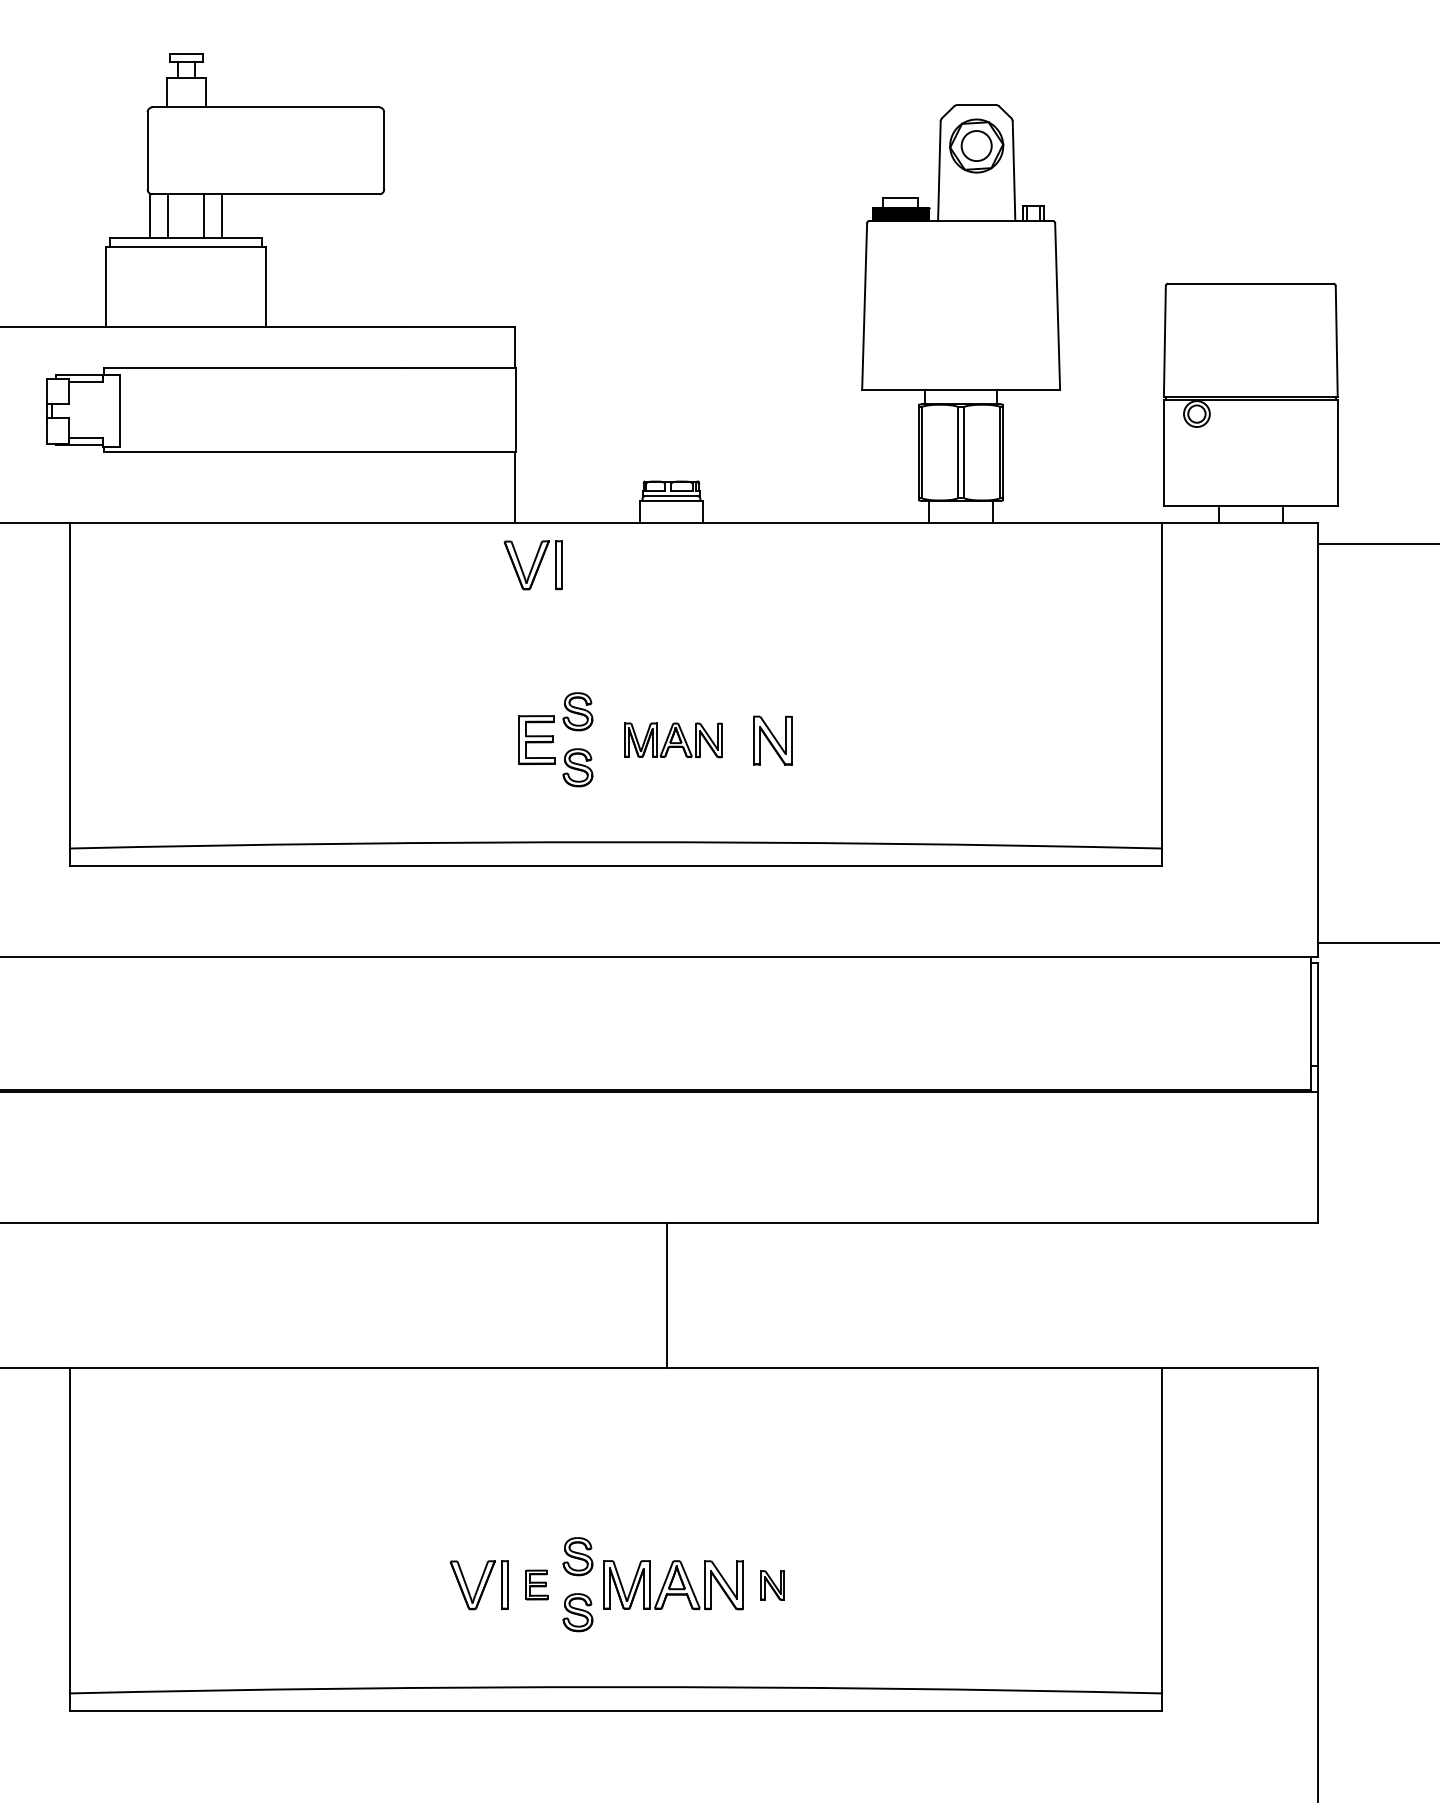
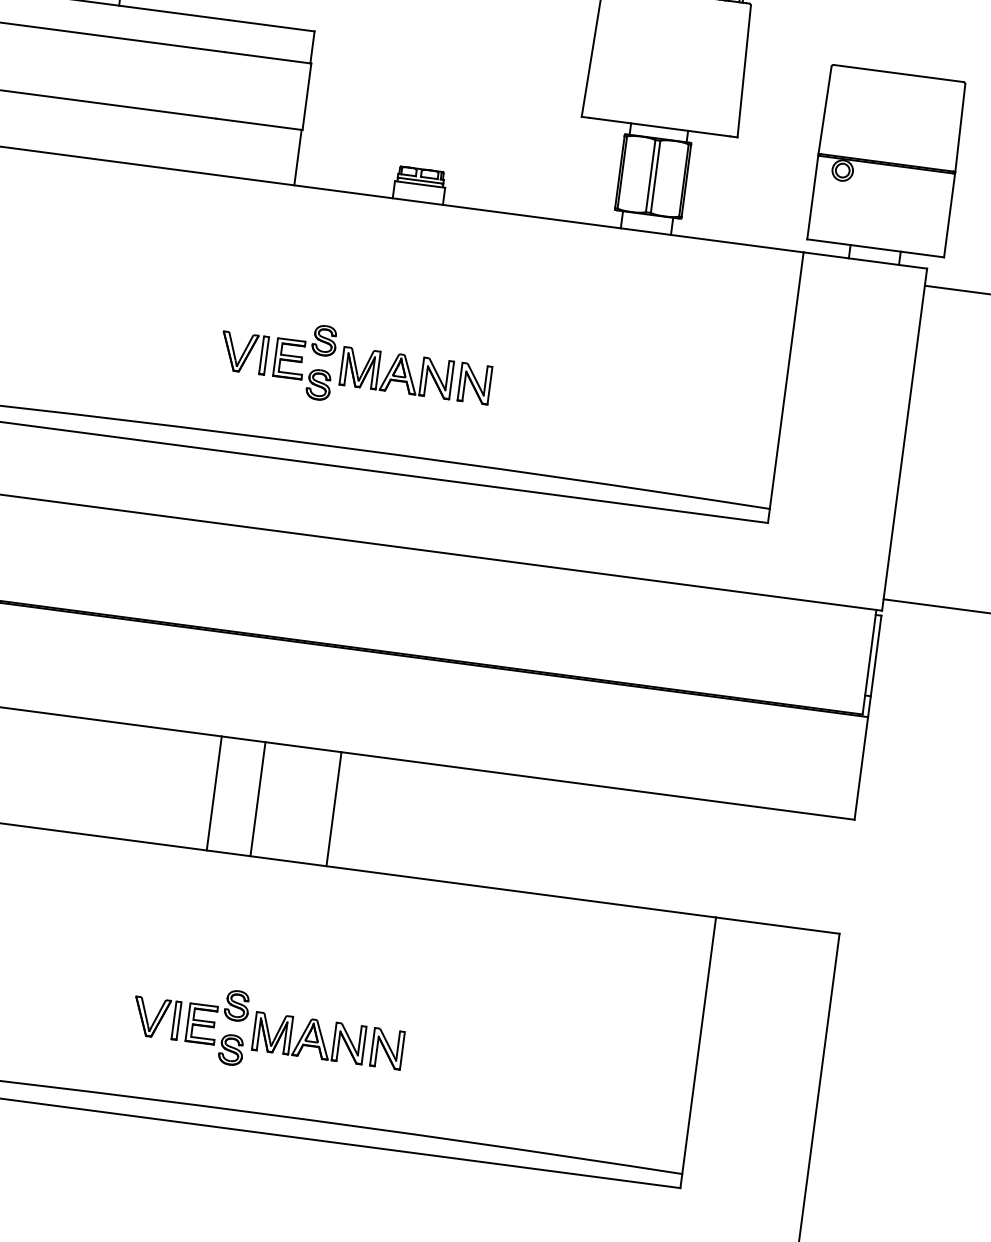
part: (532, 565) -> (243, 353), moved
part: (673, 740) -> (396, 373), size x1.43
line: (514, 1294) -> (214, 792), added
line: (570, 1294) -> (258, 798), added
part: (536, 1584) -> (201, 1023), size x1.67
part: (772, 1585) -> (387, 1048), size x1.67

